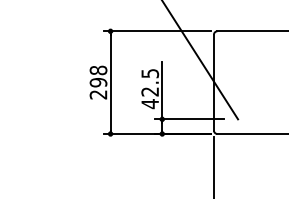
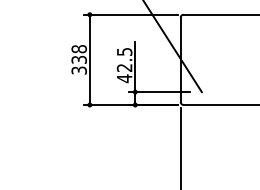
text: (97, 87) -> (78, 64), 298 -> 338

